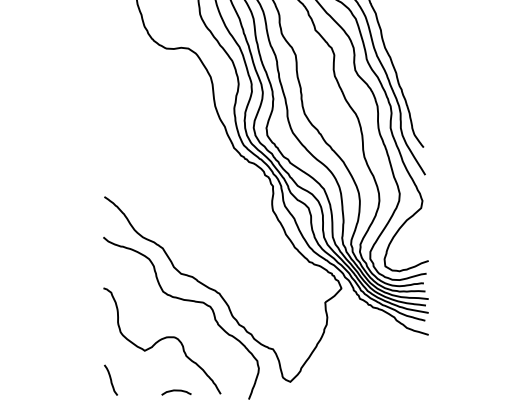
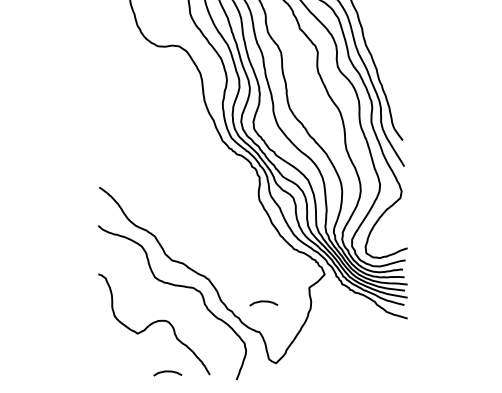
curve: (277, 317) -> (263, 302), added
curve: (110, 380) -> (105, 361), removed

